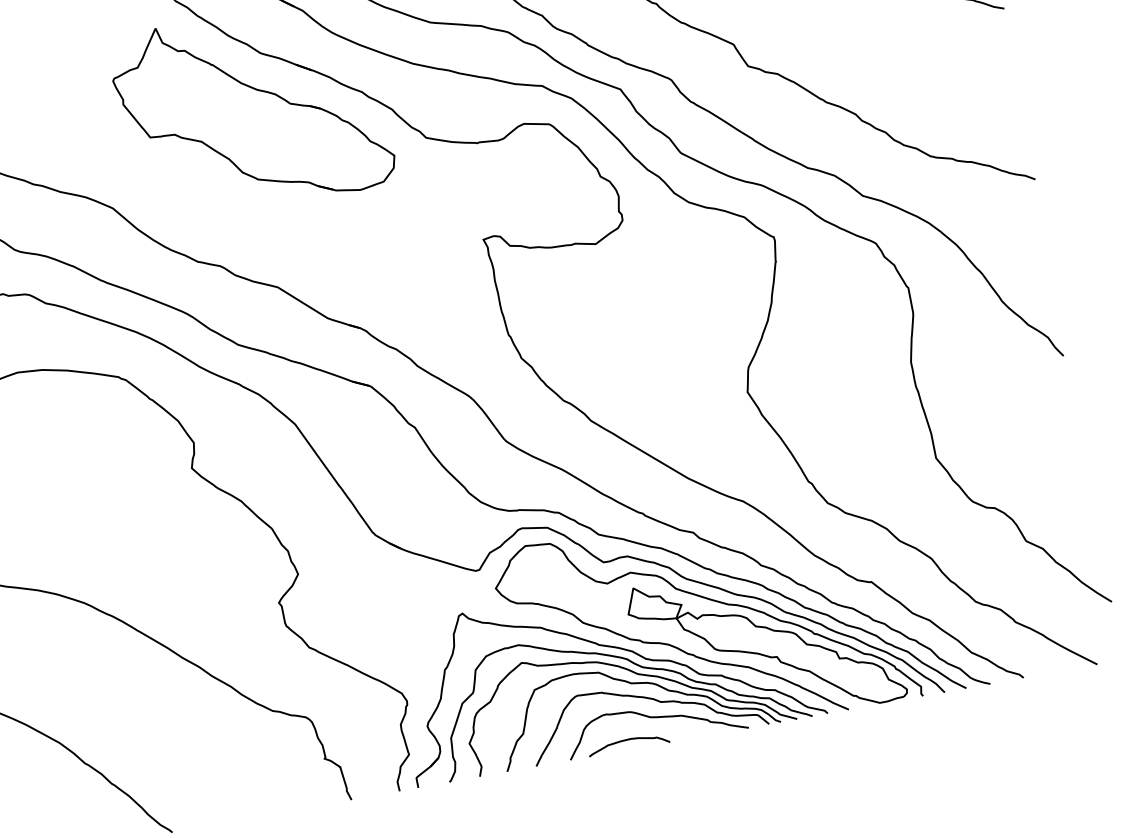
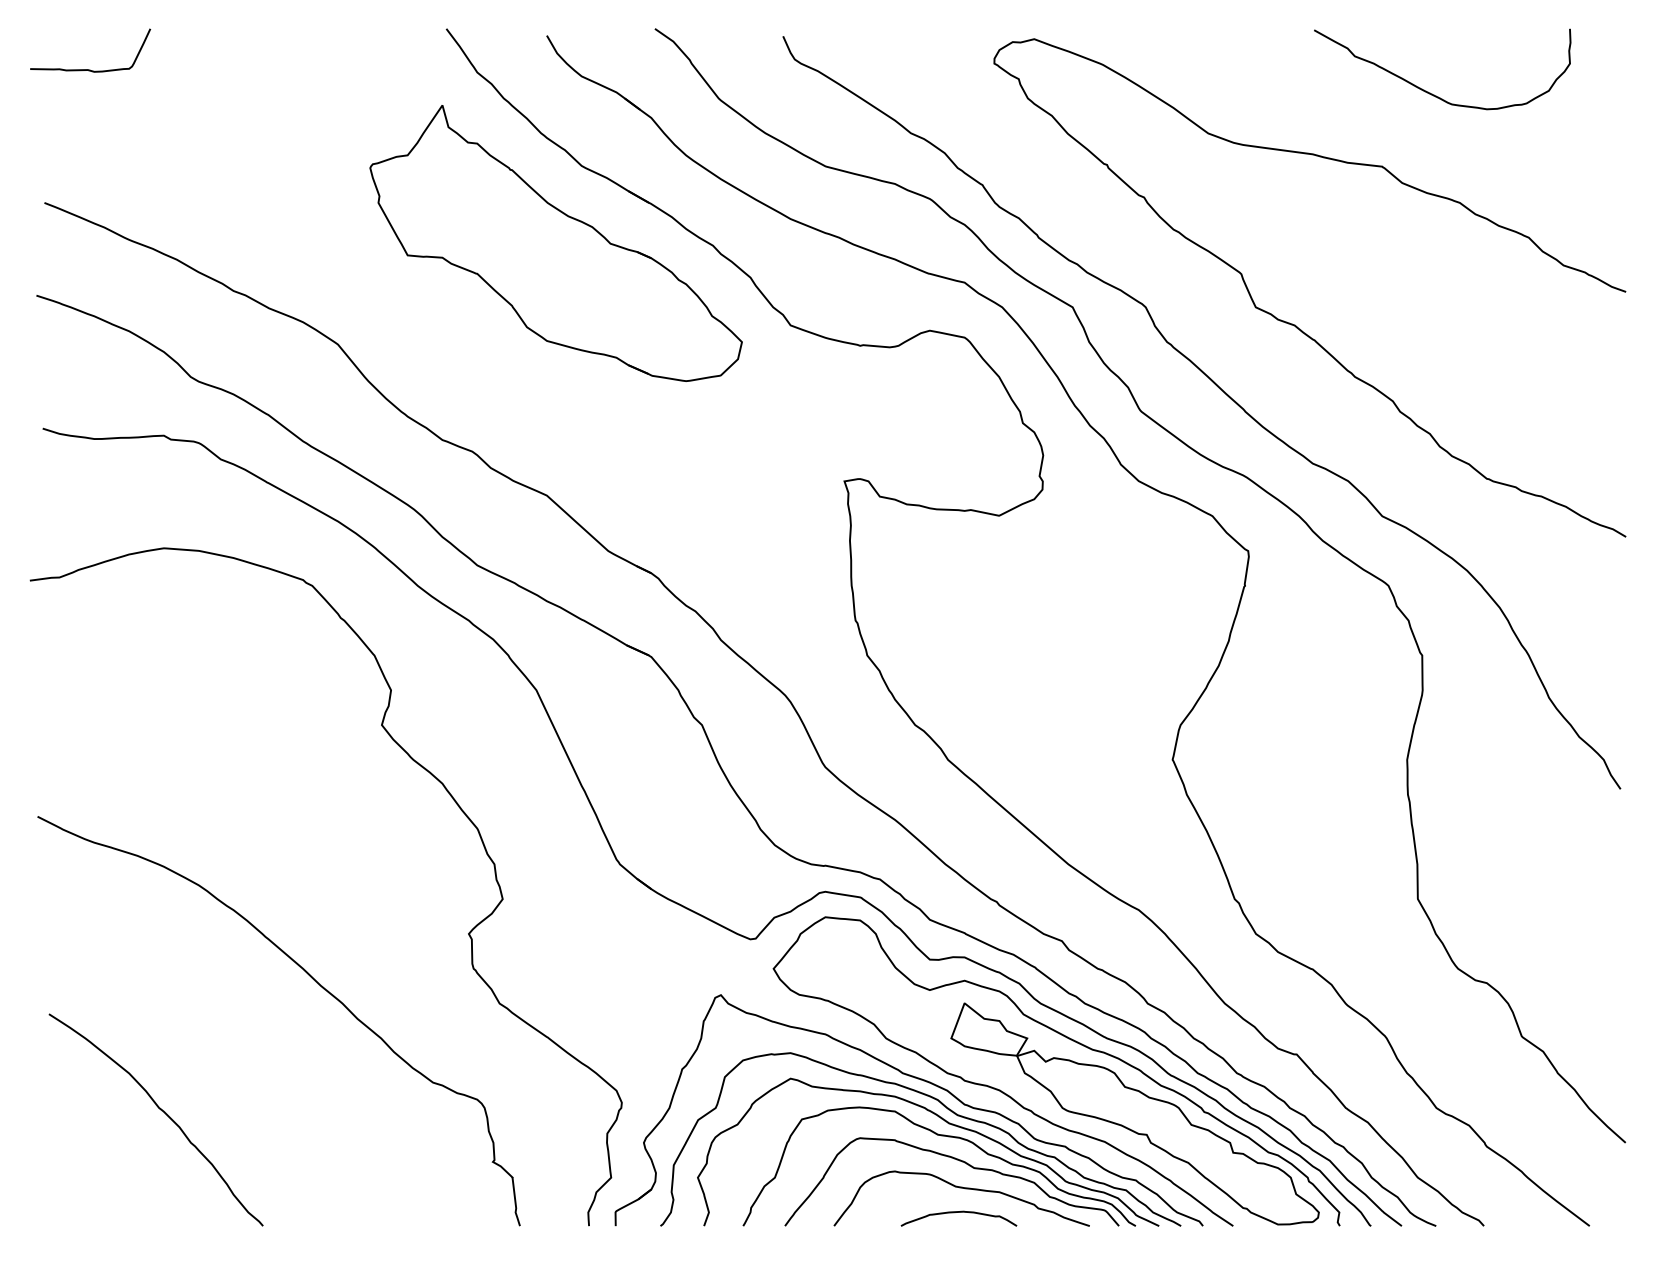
curve: (627, 740) -> (958, 1212), moved

